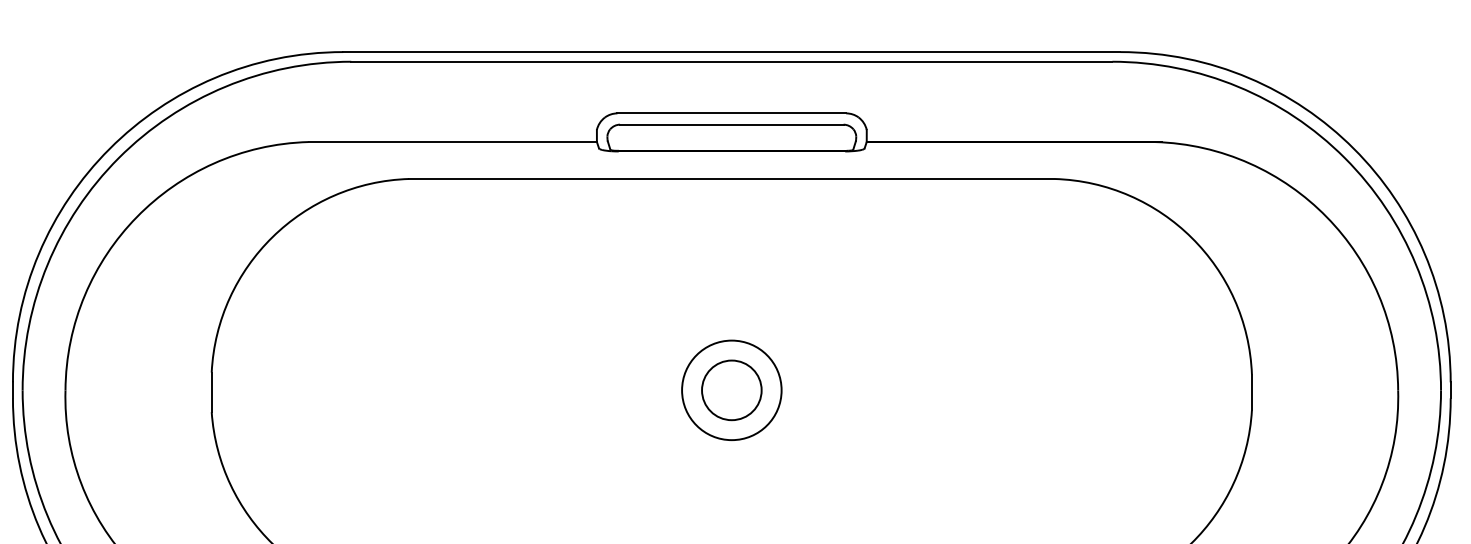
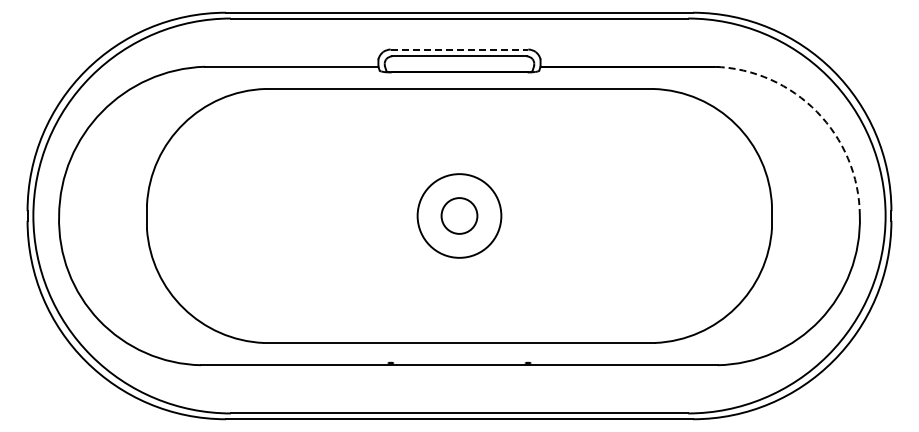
line: (731, 113) -> (459, 49), solid -> dashed
arc: (1325, 216) -> (816, 111), solid -> dashed
circle: (731, 389) -> (459, 215), size x1.4

